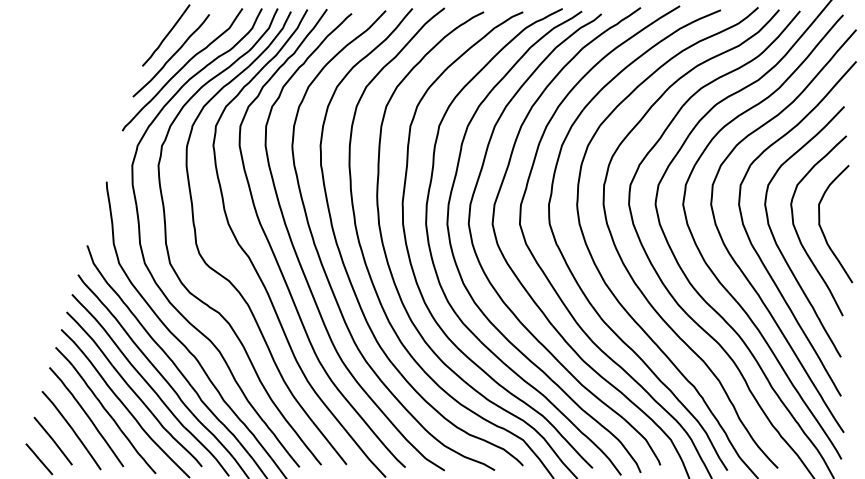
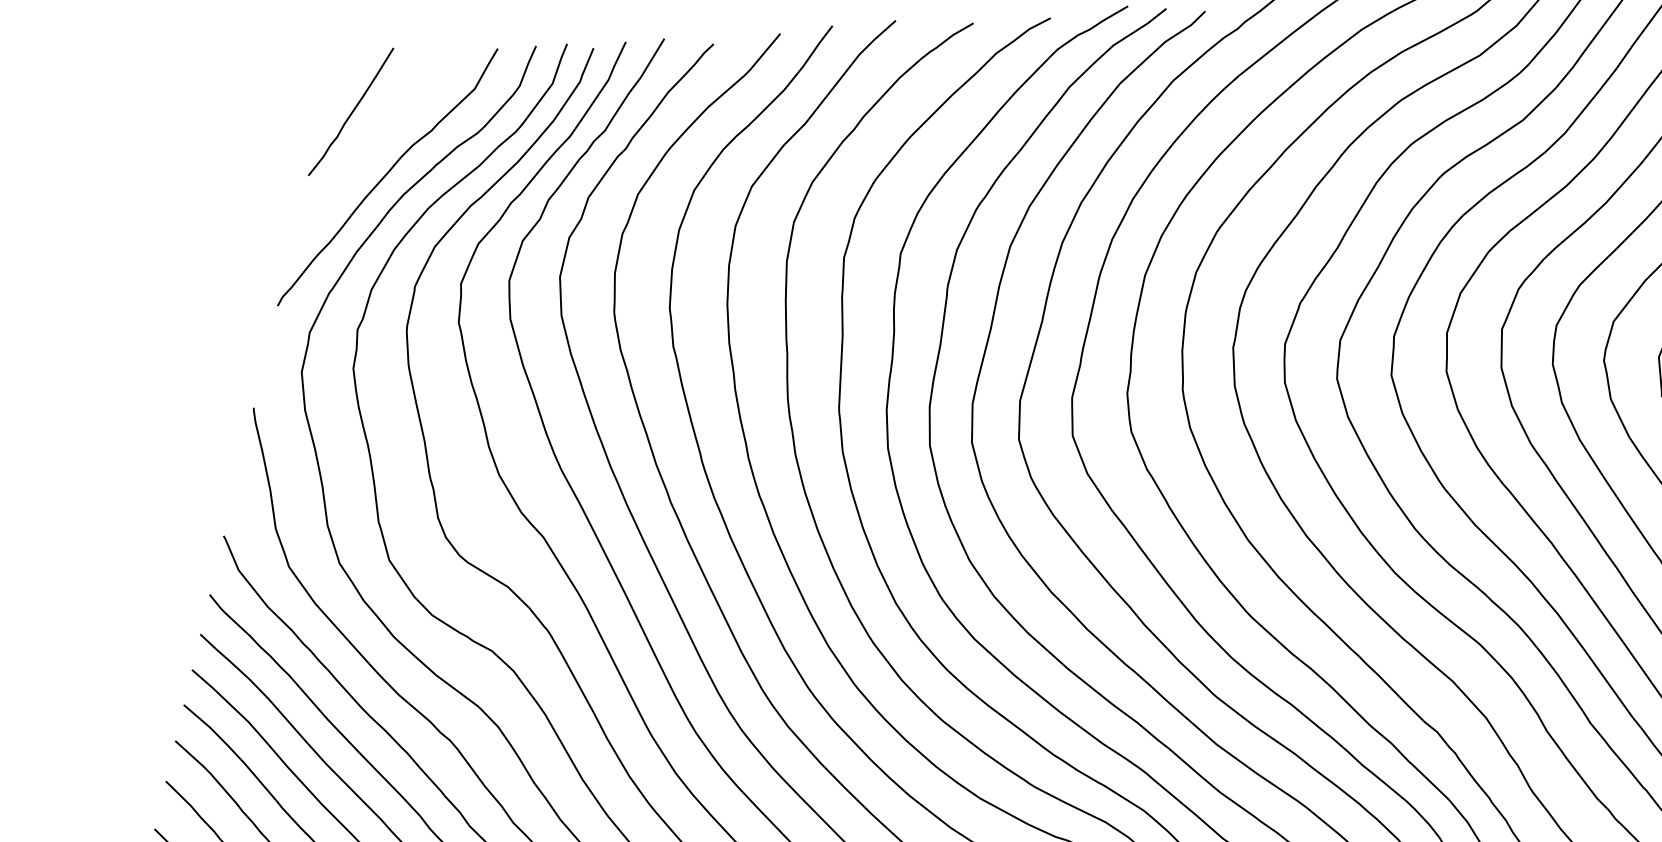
curve: (171, 56) -> (364, 152), removed

